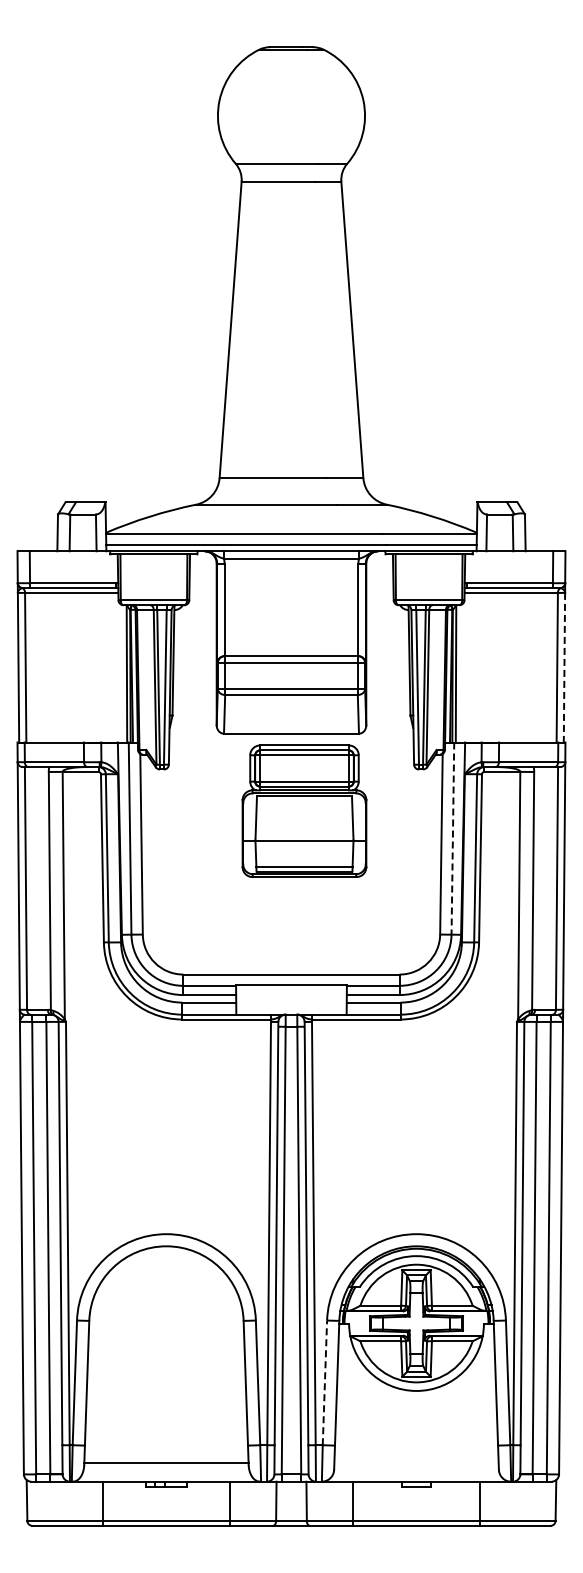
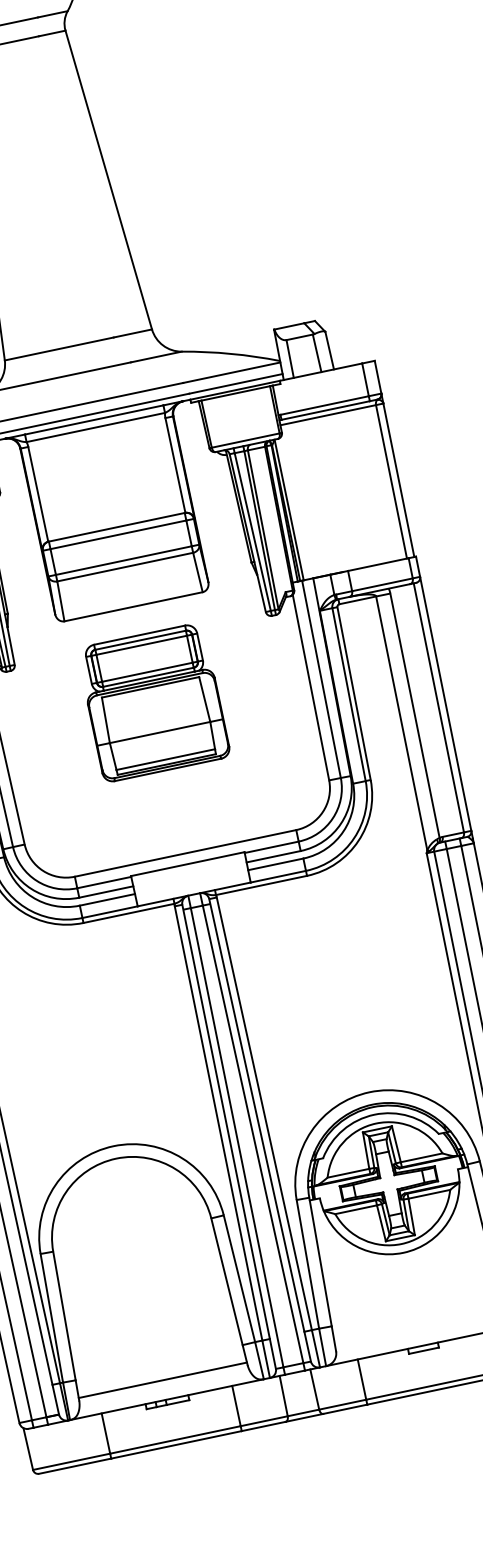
line: (564, 667) -> (398, 480), dashed -> solid
part: (304, 810) -> (153, 701), moved
line: (452, 839) -> (321, 680), dashed -> solid
line: (324, 1382) -> (307, 1264), dashed -> solid

